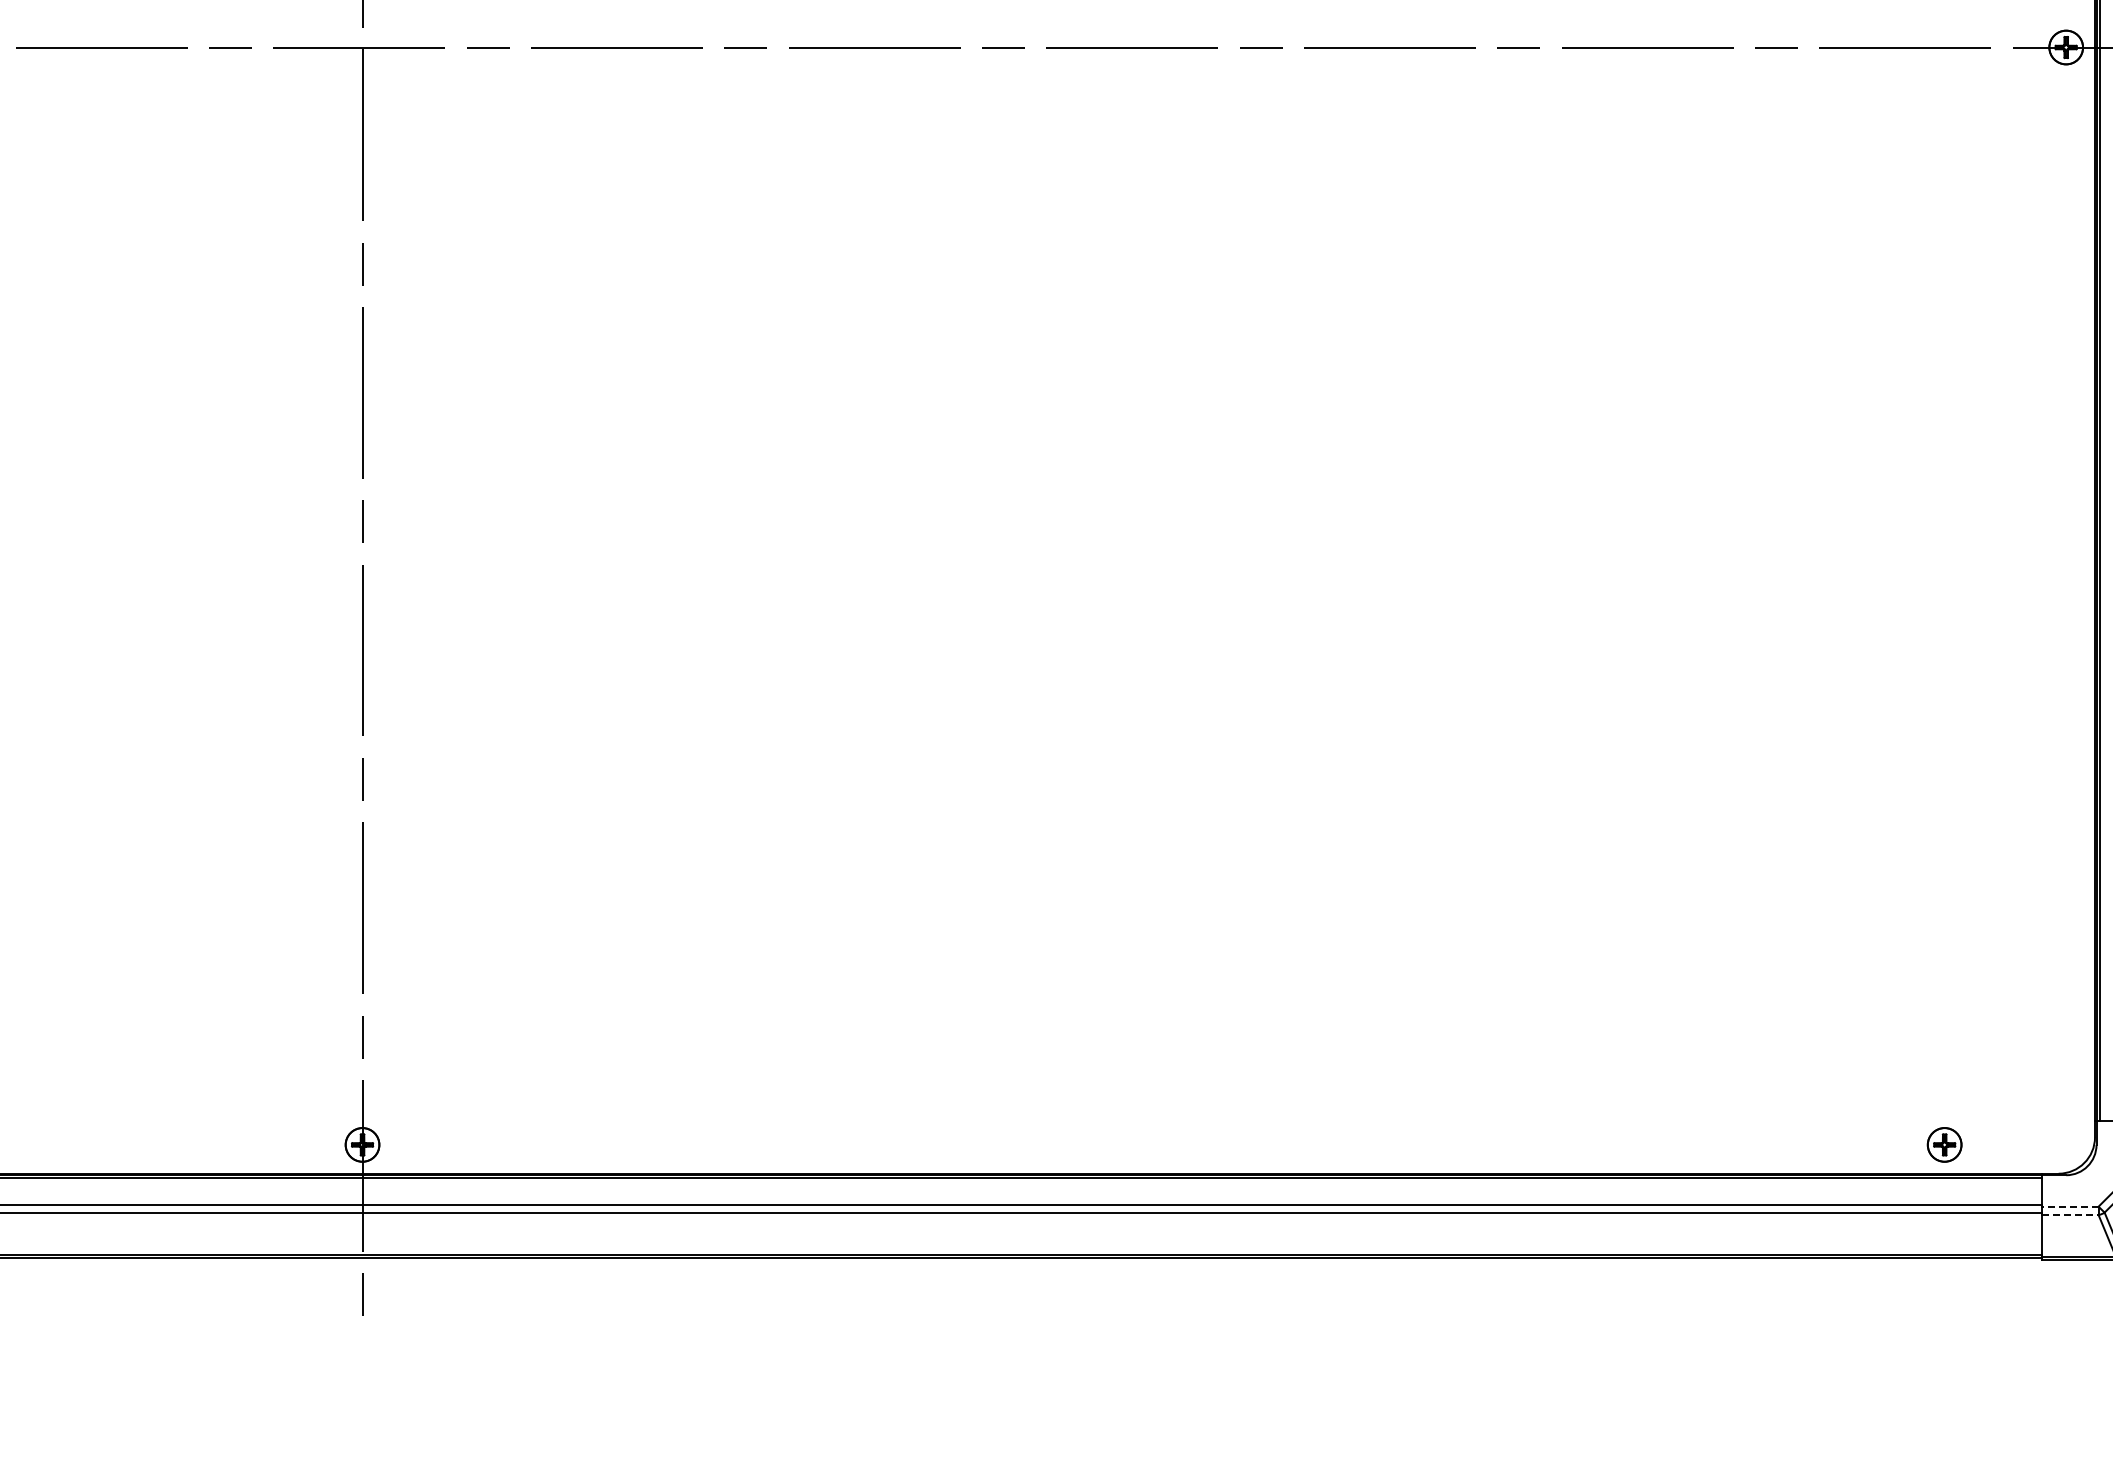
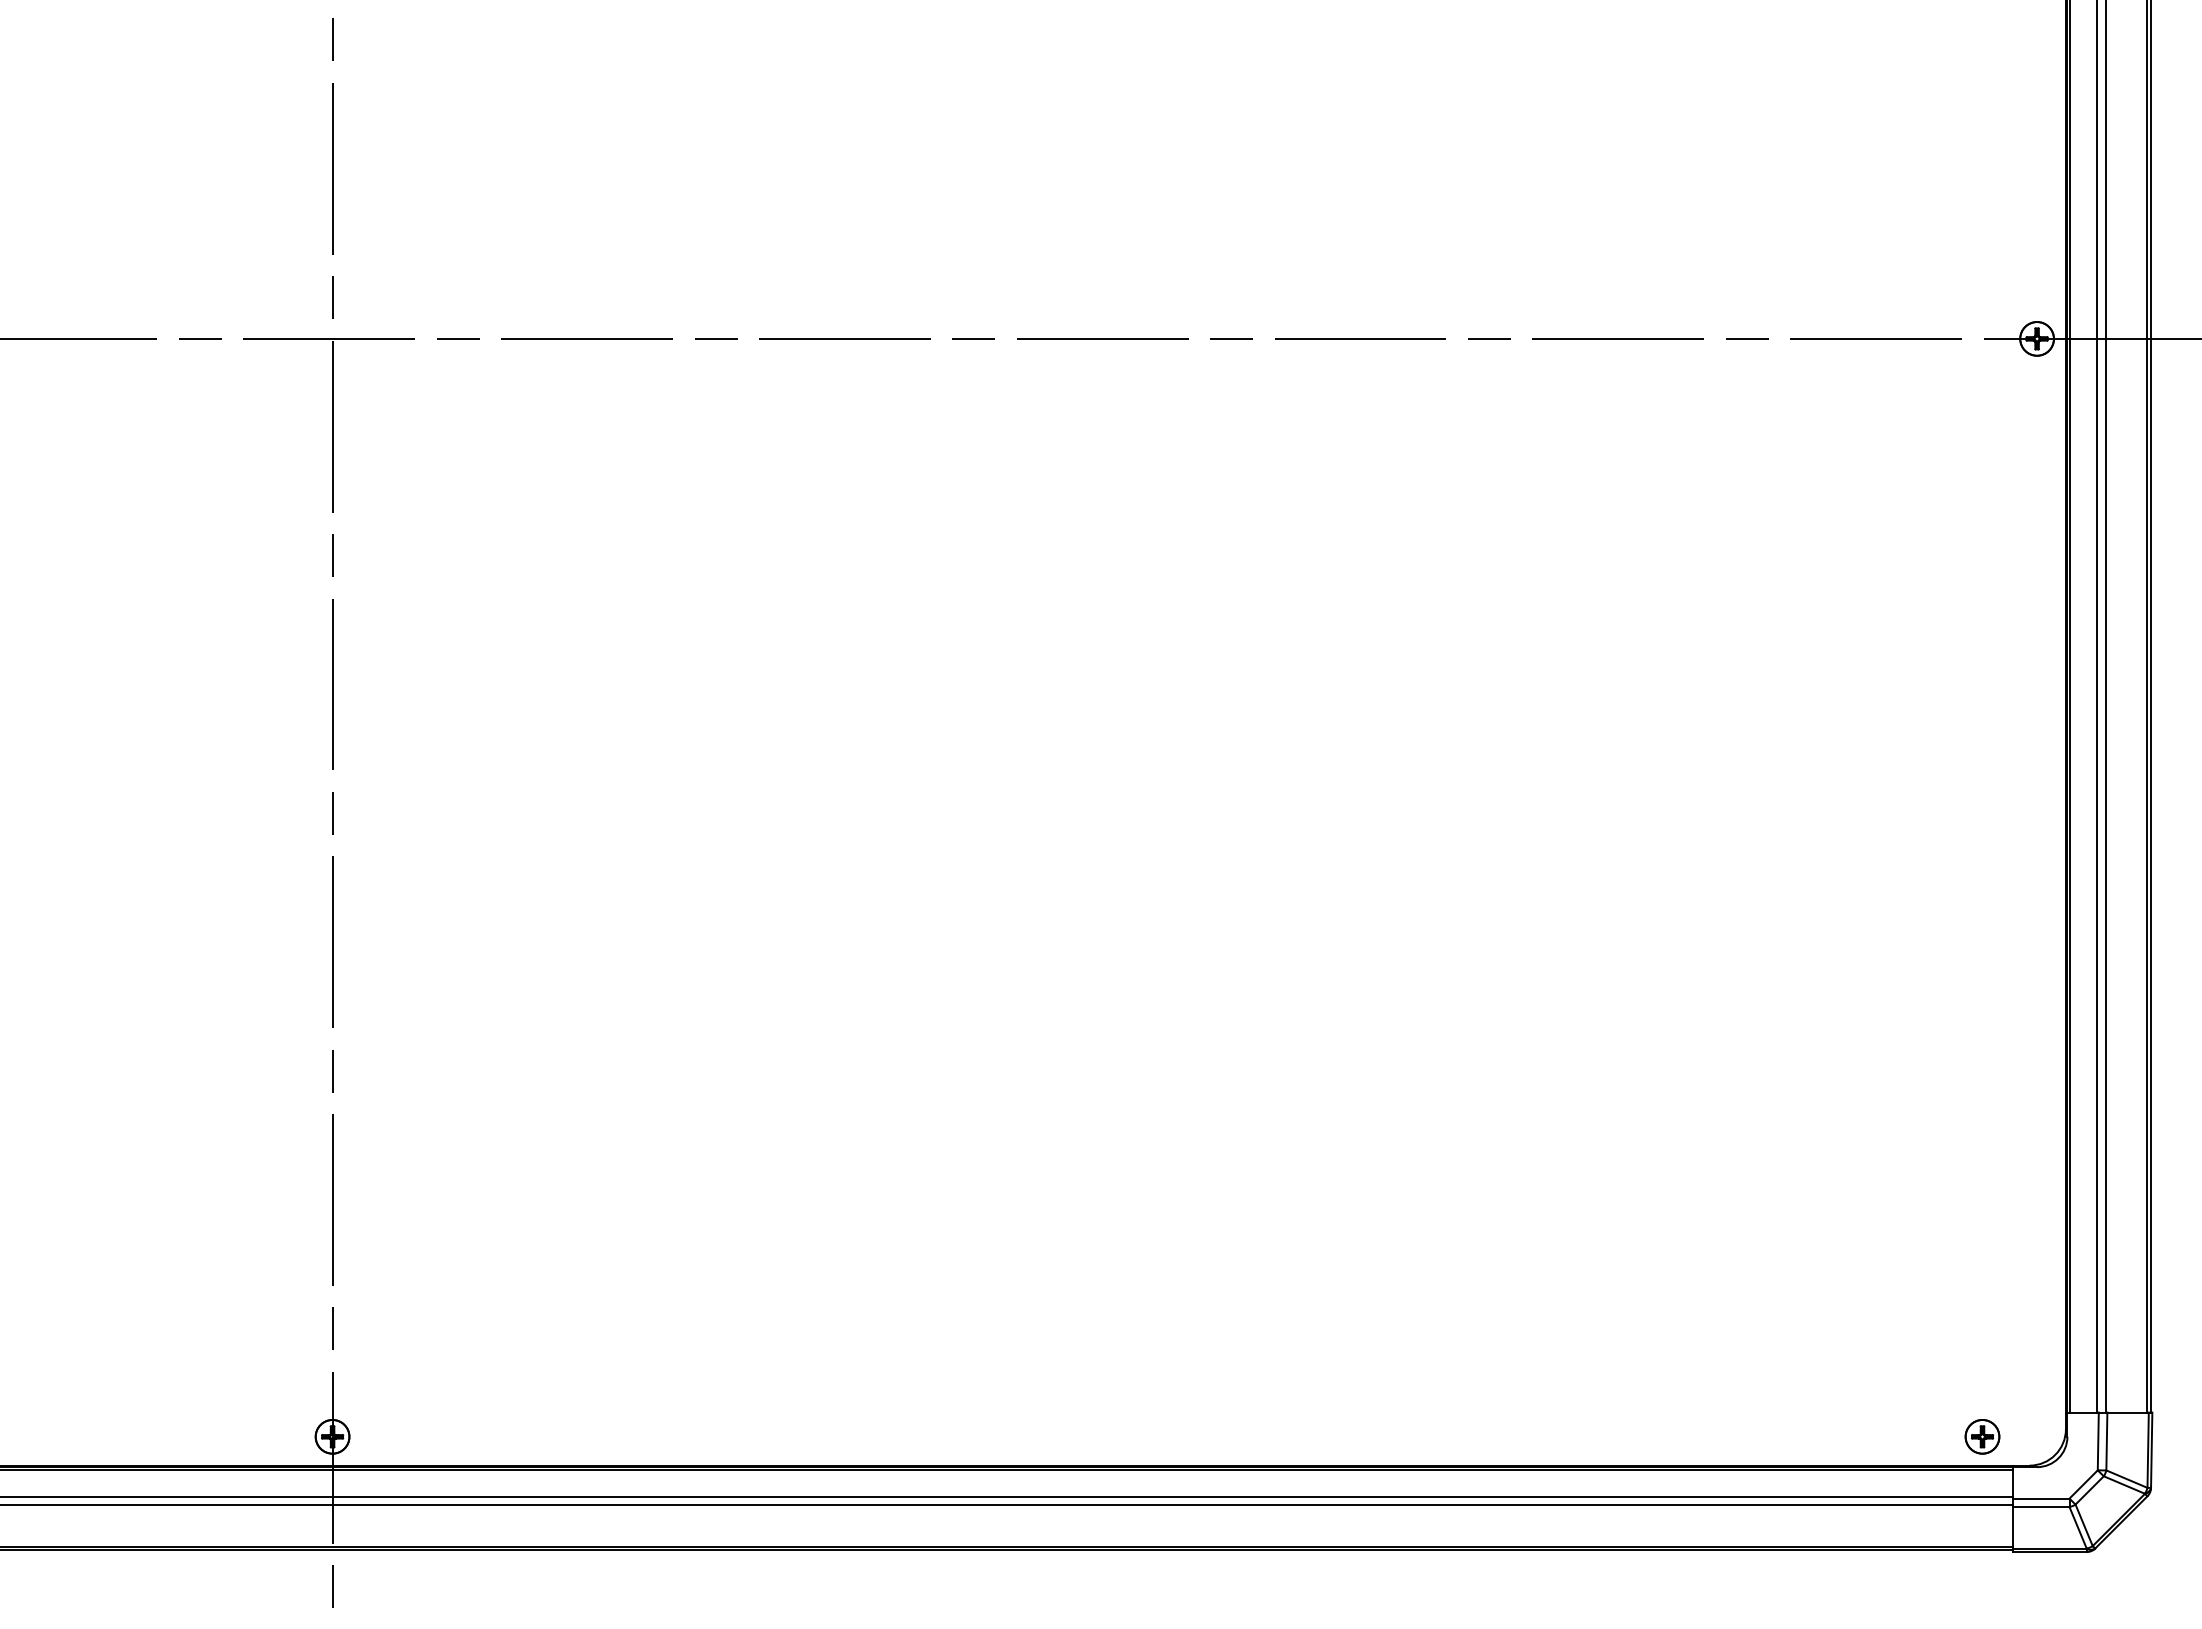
part: (1944, 1144) -> (1982, 1436), moved
line: (2069, 1206) -> (2040, 1498), dashed -> solid
line: (2070, 1215) -> (2041, 1507), dashed -> solid

